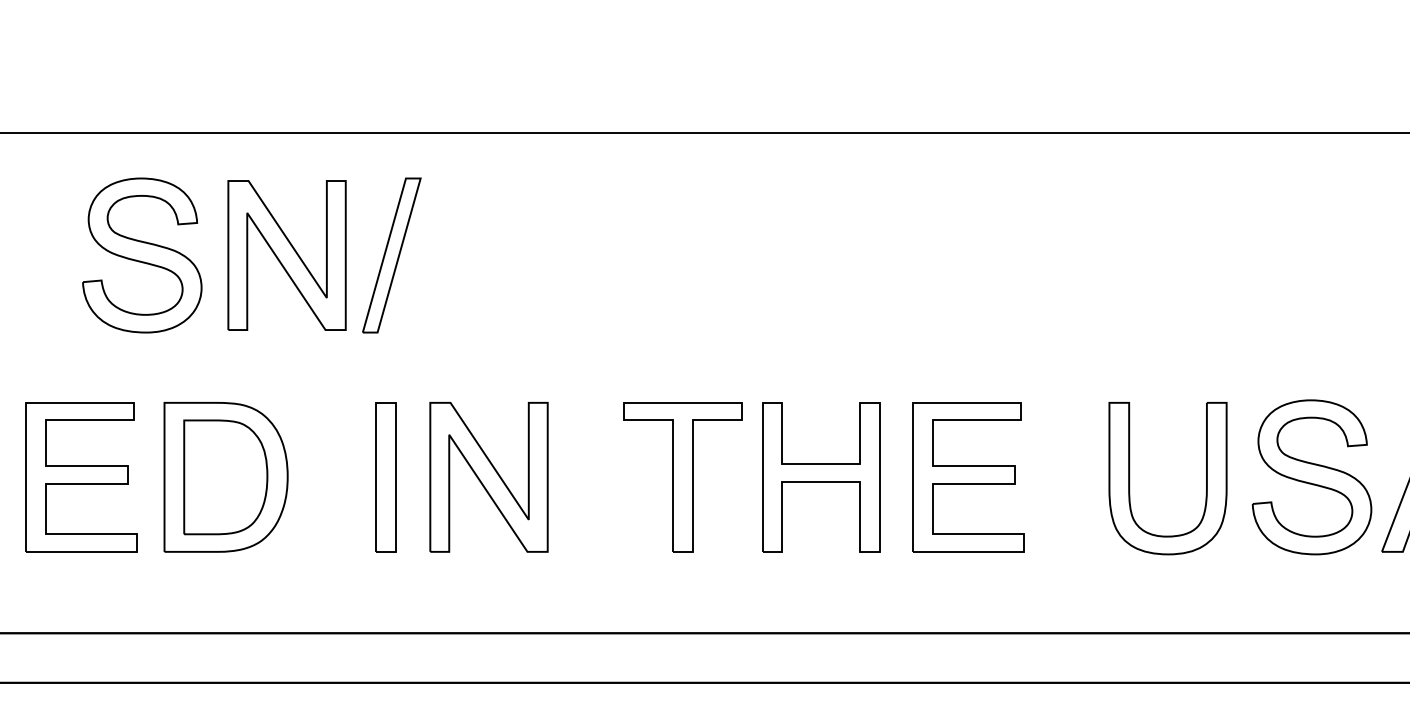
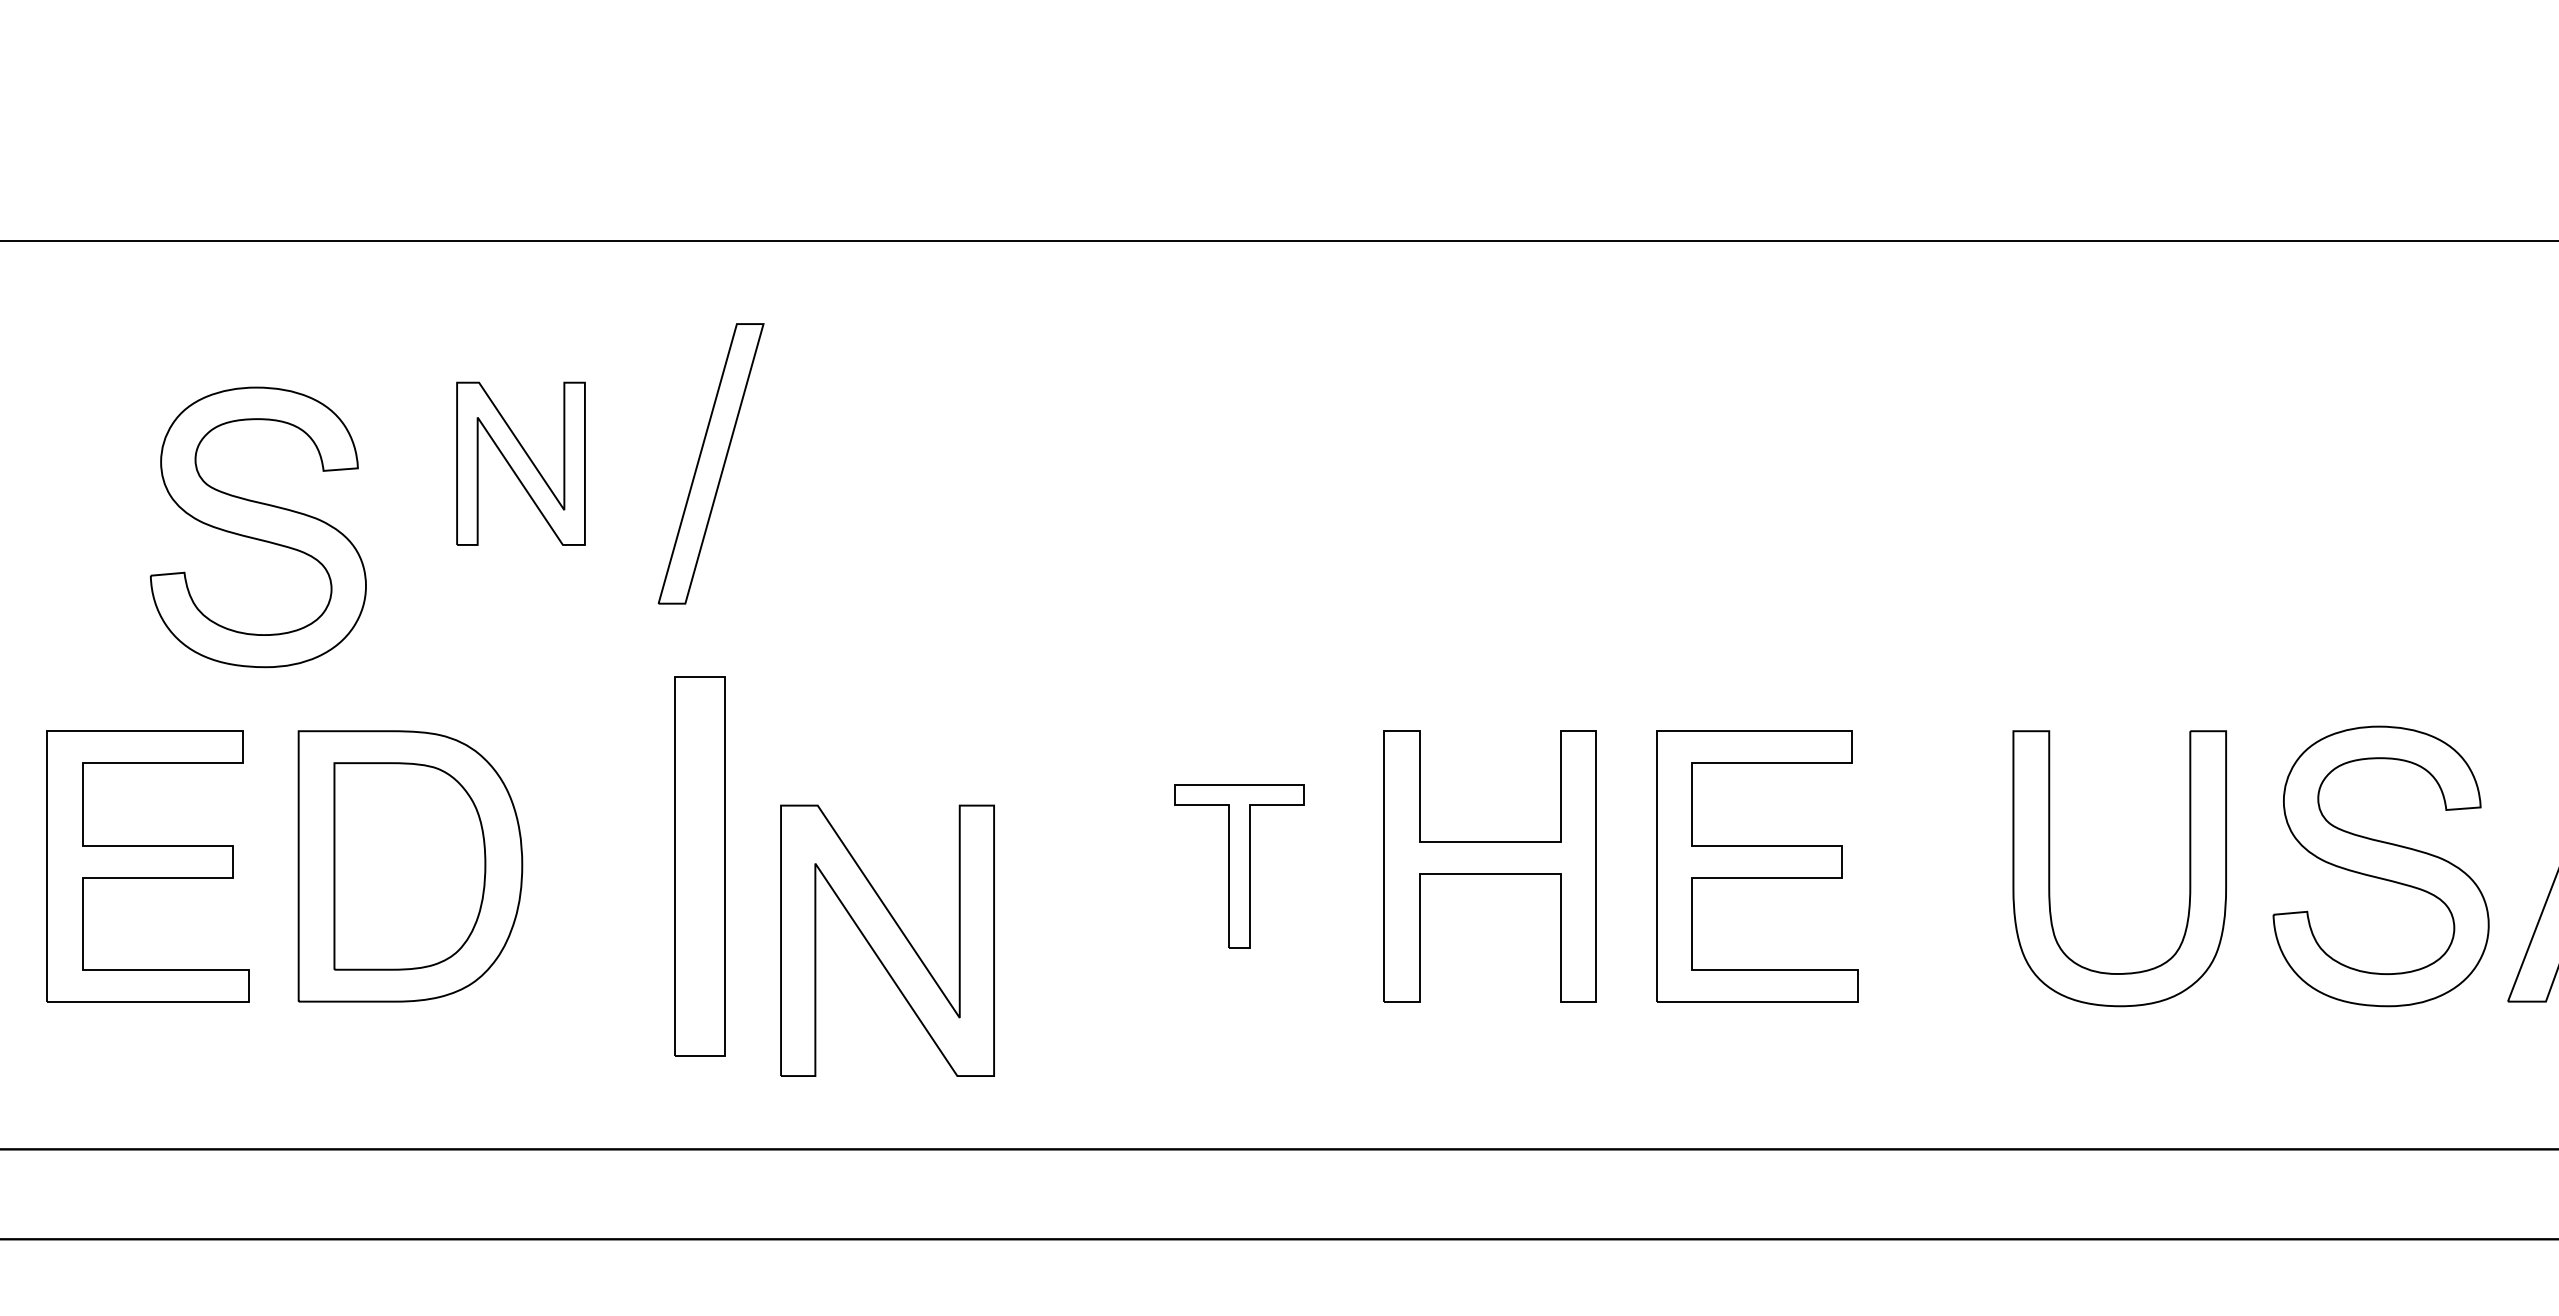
part: (142, 255) -> (258, 527), moved
part: (286, 255) -> (520, 463), size x0.6
part: (385, 477) -> (699, 866), size x1.4
part: (488, 477) -> (886, 941), moved
part: (682, 477) -> (1238, 866), size x0.6

